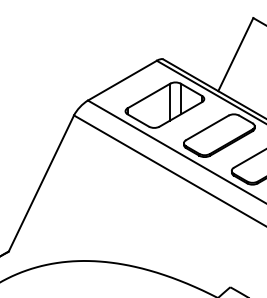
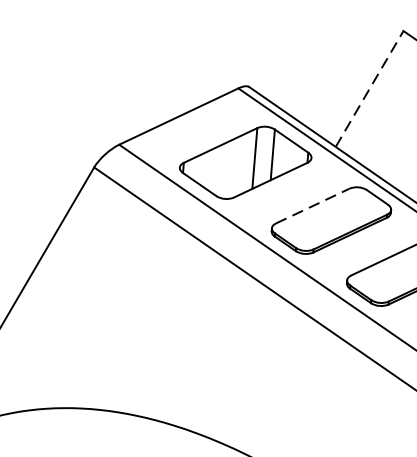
line: (235, 54) -> (369, 88), solid -> dashed
line: (207, 127) -> (312, 205), solid -> dashed

